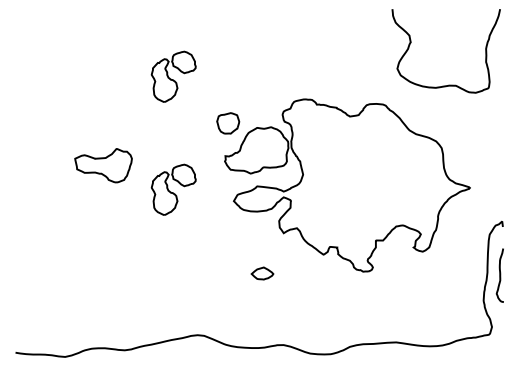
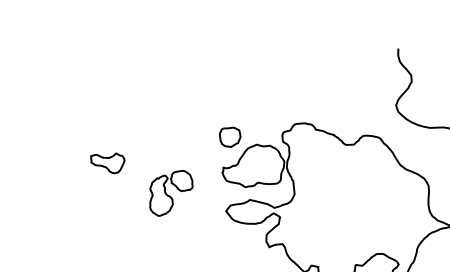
part: (173, 76) -> (183, 86), removed
part: (103, 165) -> (107, 162), size x0.62

